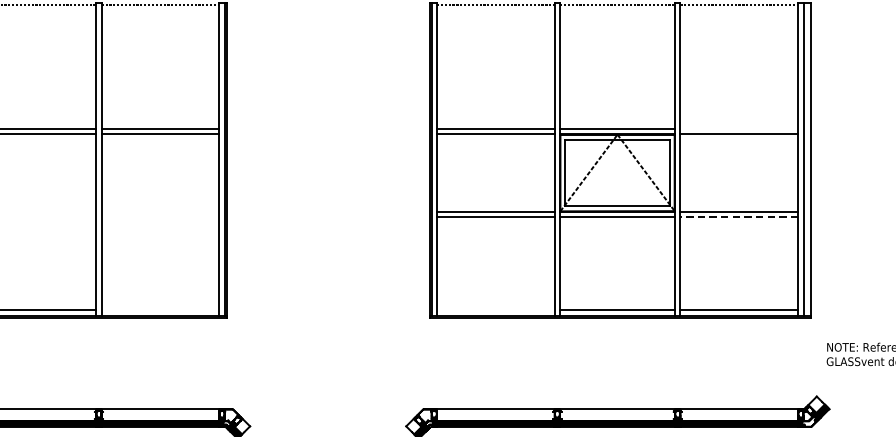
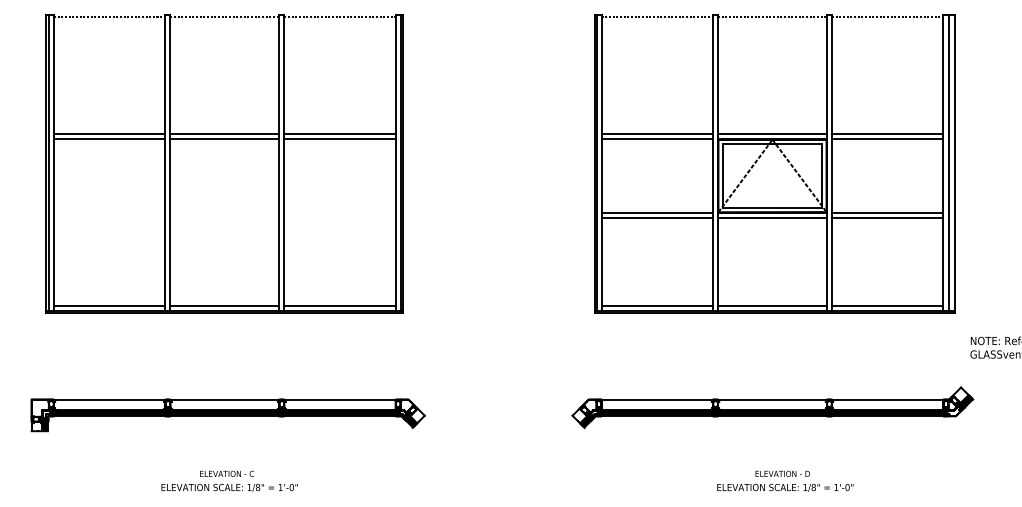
line: (739, 129) -> (887, 134), added
line: (739, 216) -> (887, 217), dashed -> solid
line: (159, 309) -> (339, 305), added
line: (496, 309) -> (657, 305), added

